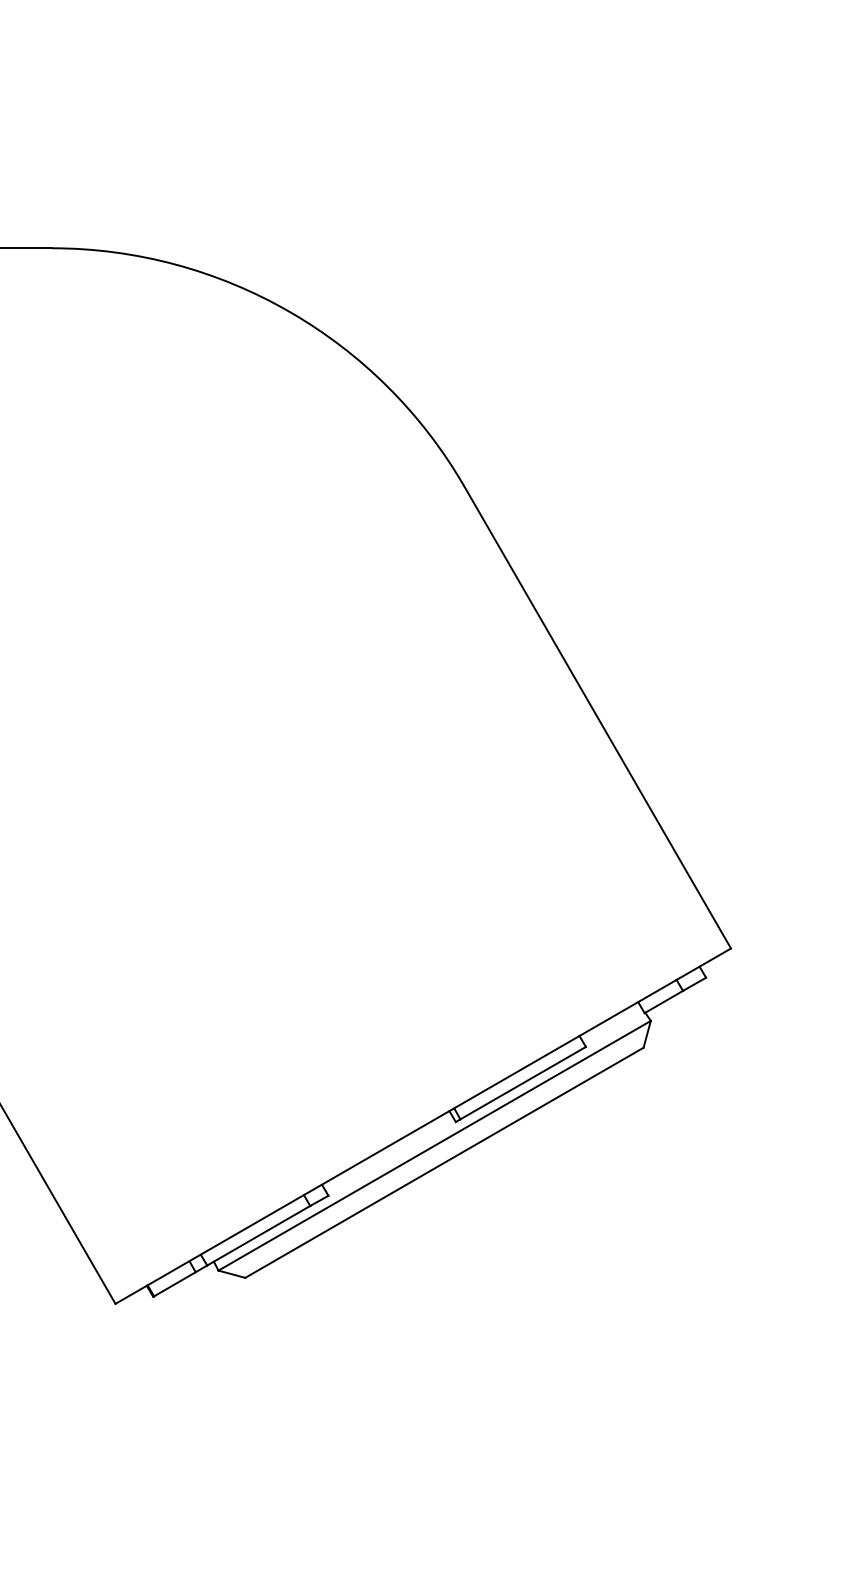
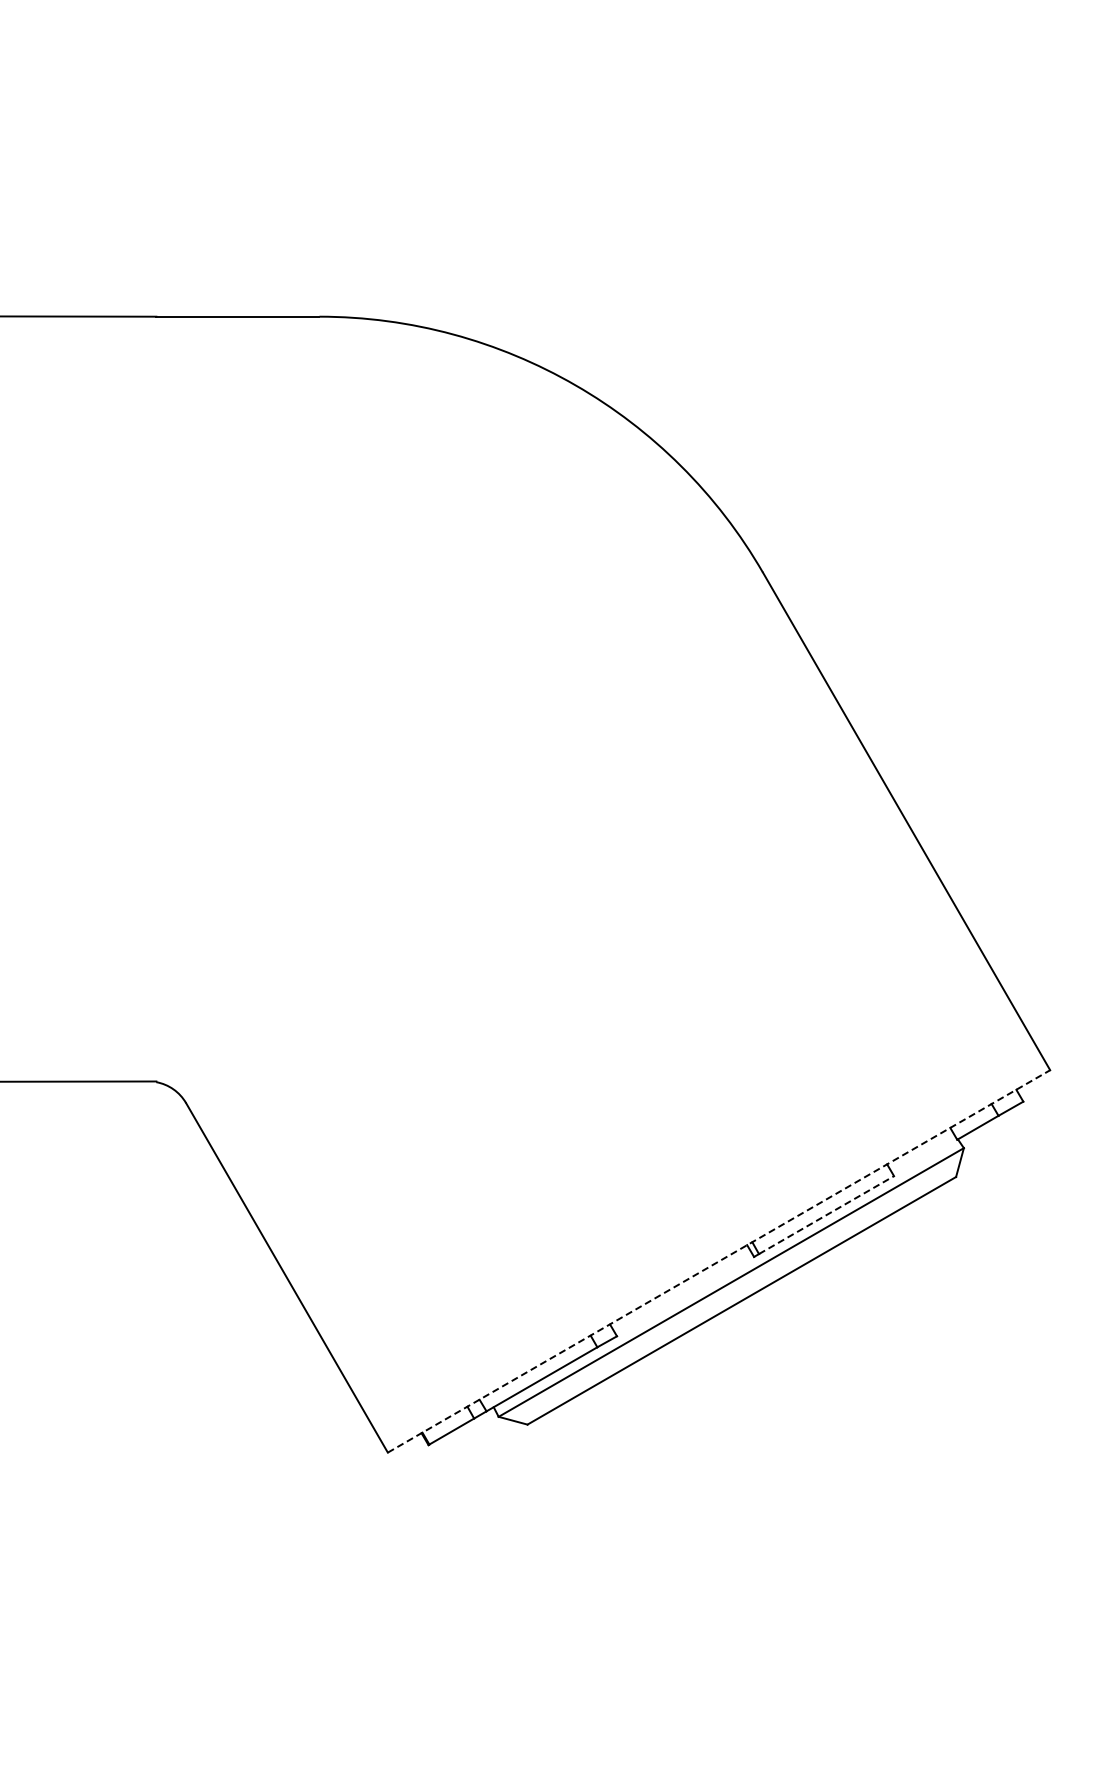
line: (523, 1083) -> (826, 1215), solid -> dashed
line: (423, 1126) -> (719, 1261), solid -> dashed

